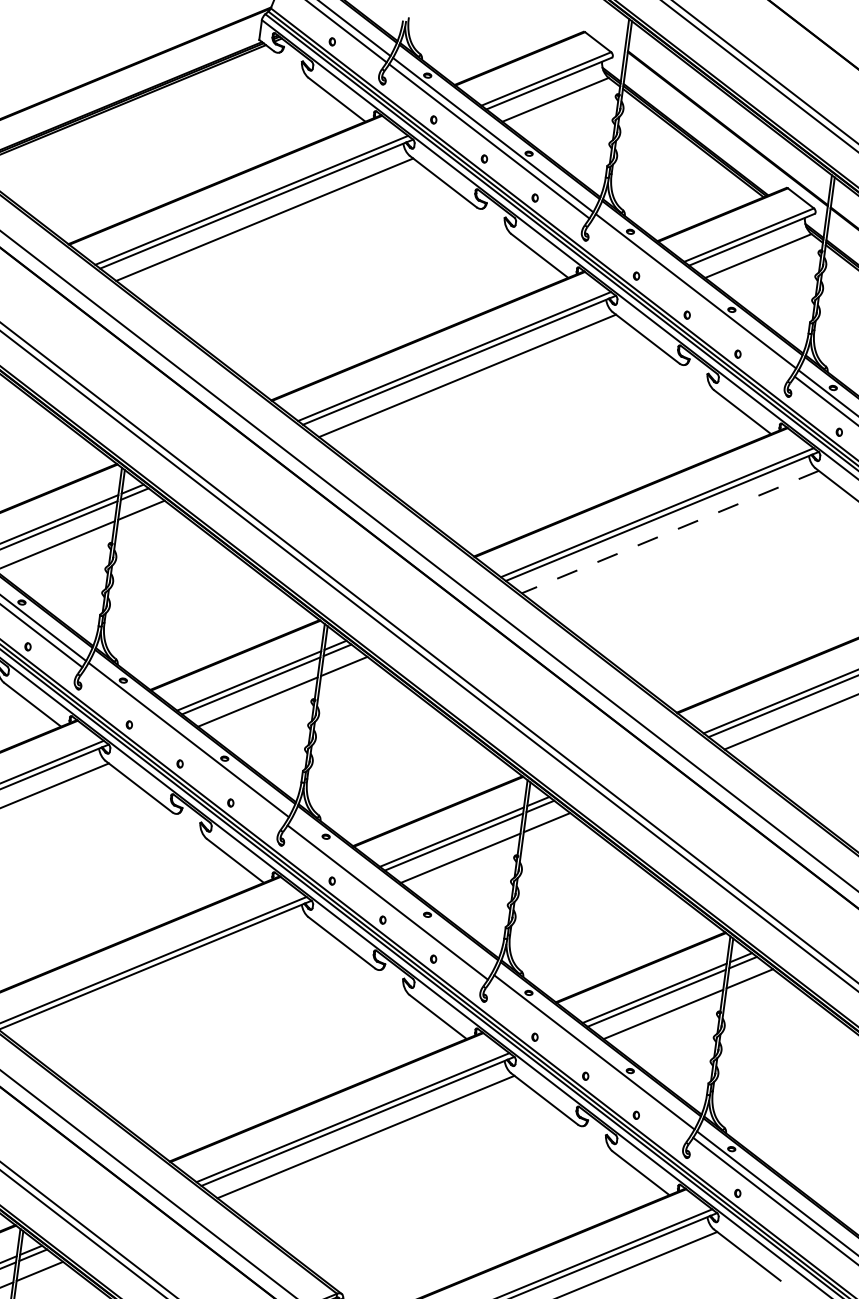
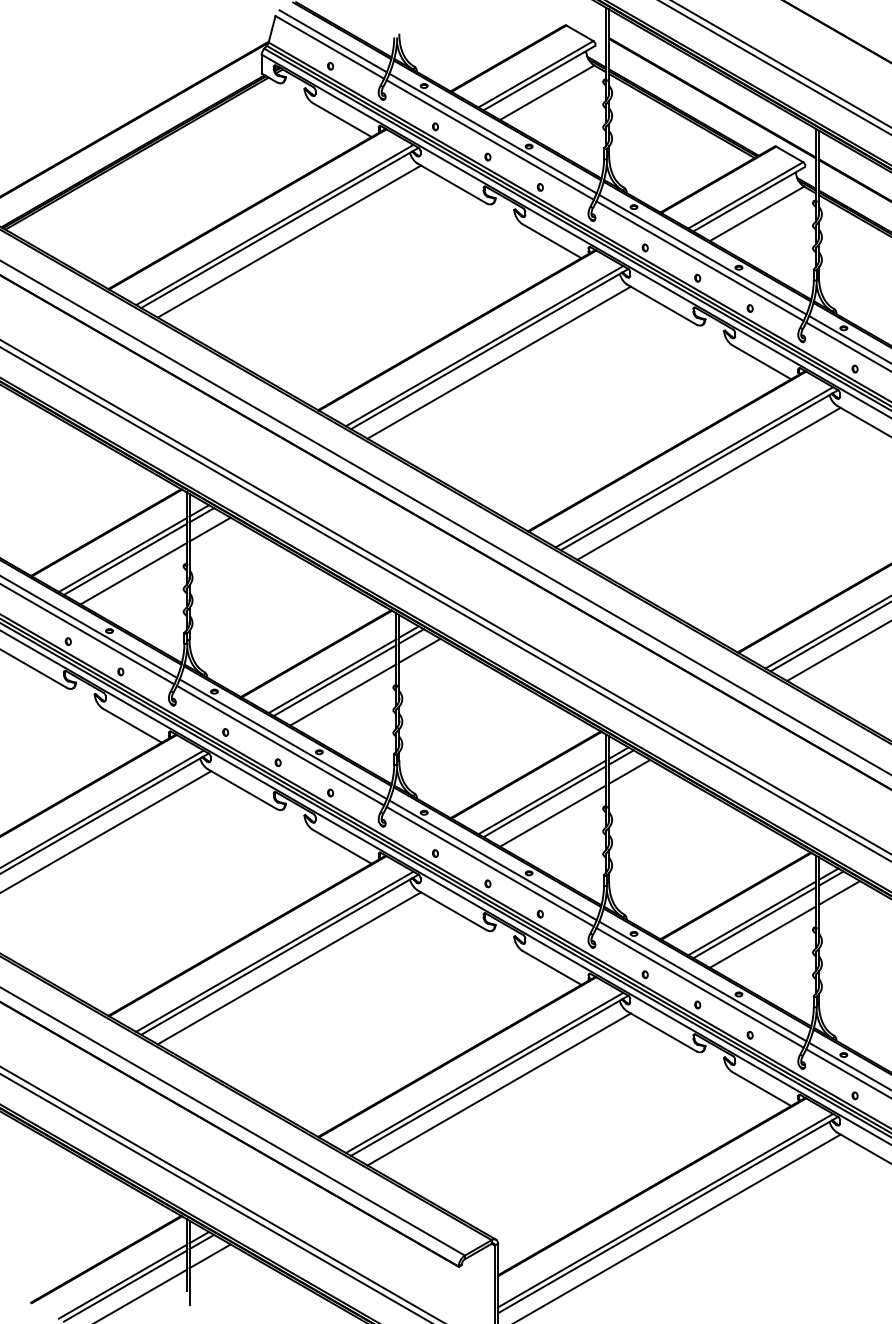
line: (691, 296) -> (699, 260), added
line: (669, 532) -> (708, 484), dashed -> solid
line: (185, 746) -> (280, 745), added
line: (390, 896) -> (492, 860), added
line: (163, 981) -> (289, 968), added
line: (590, 1058) -> (699, 987), added

